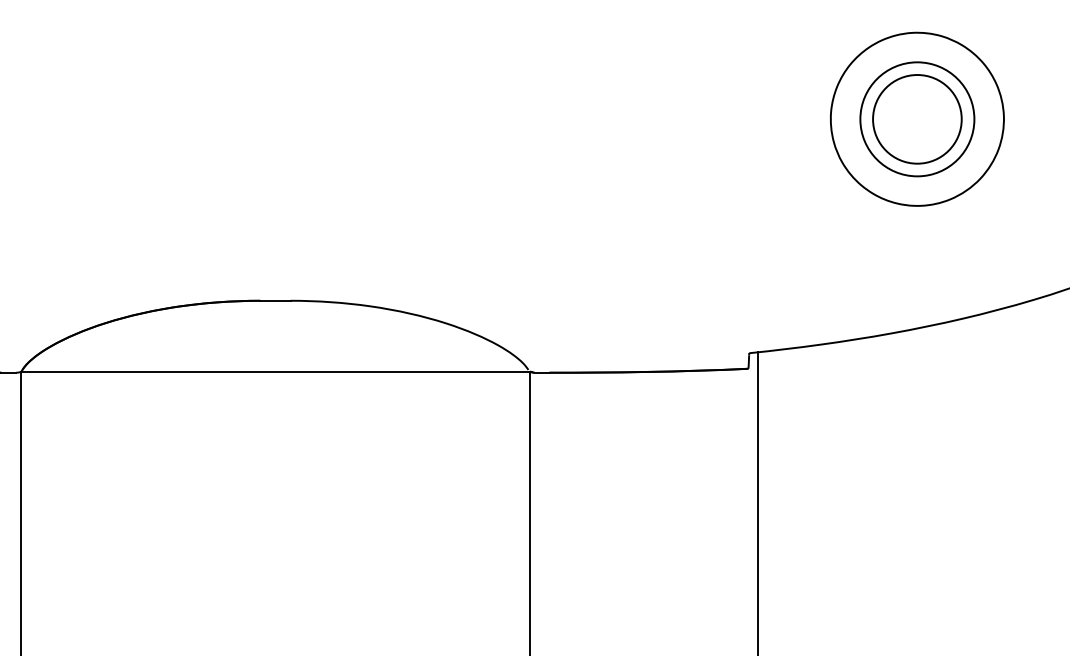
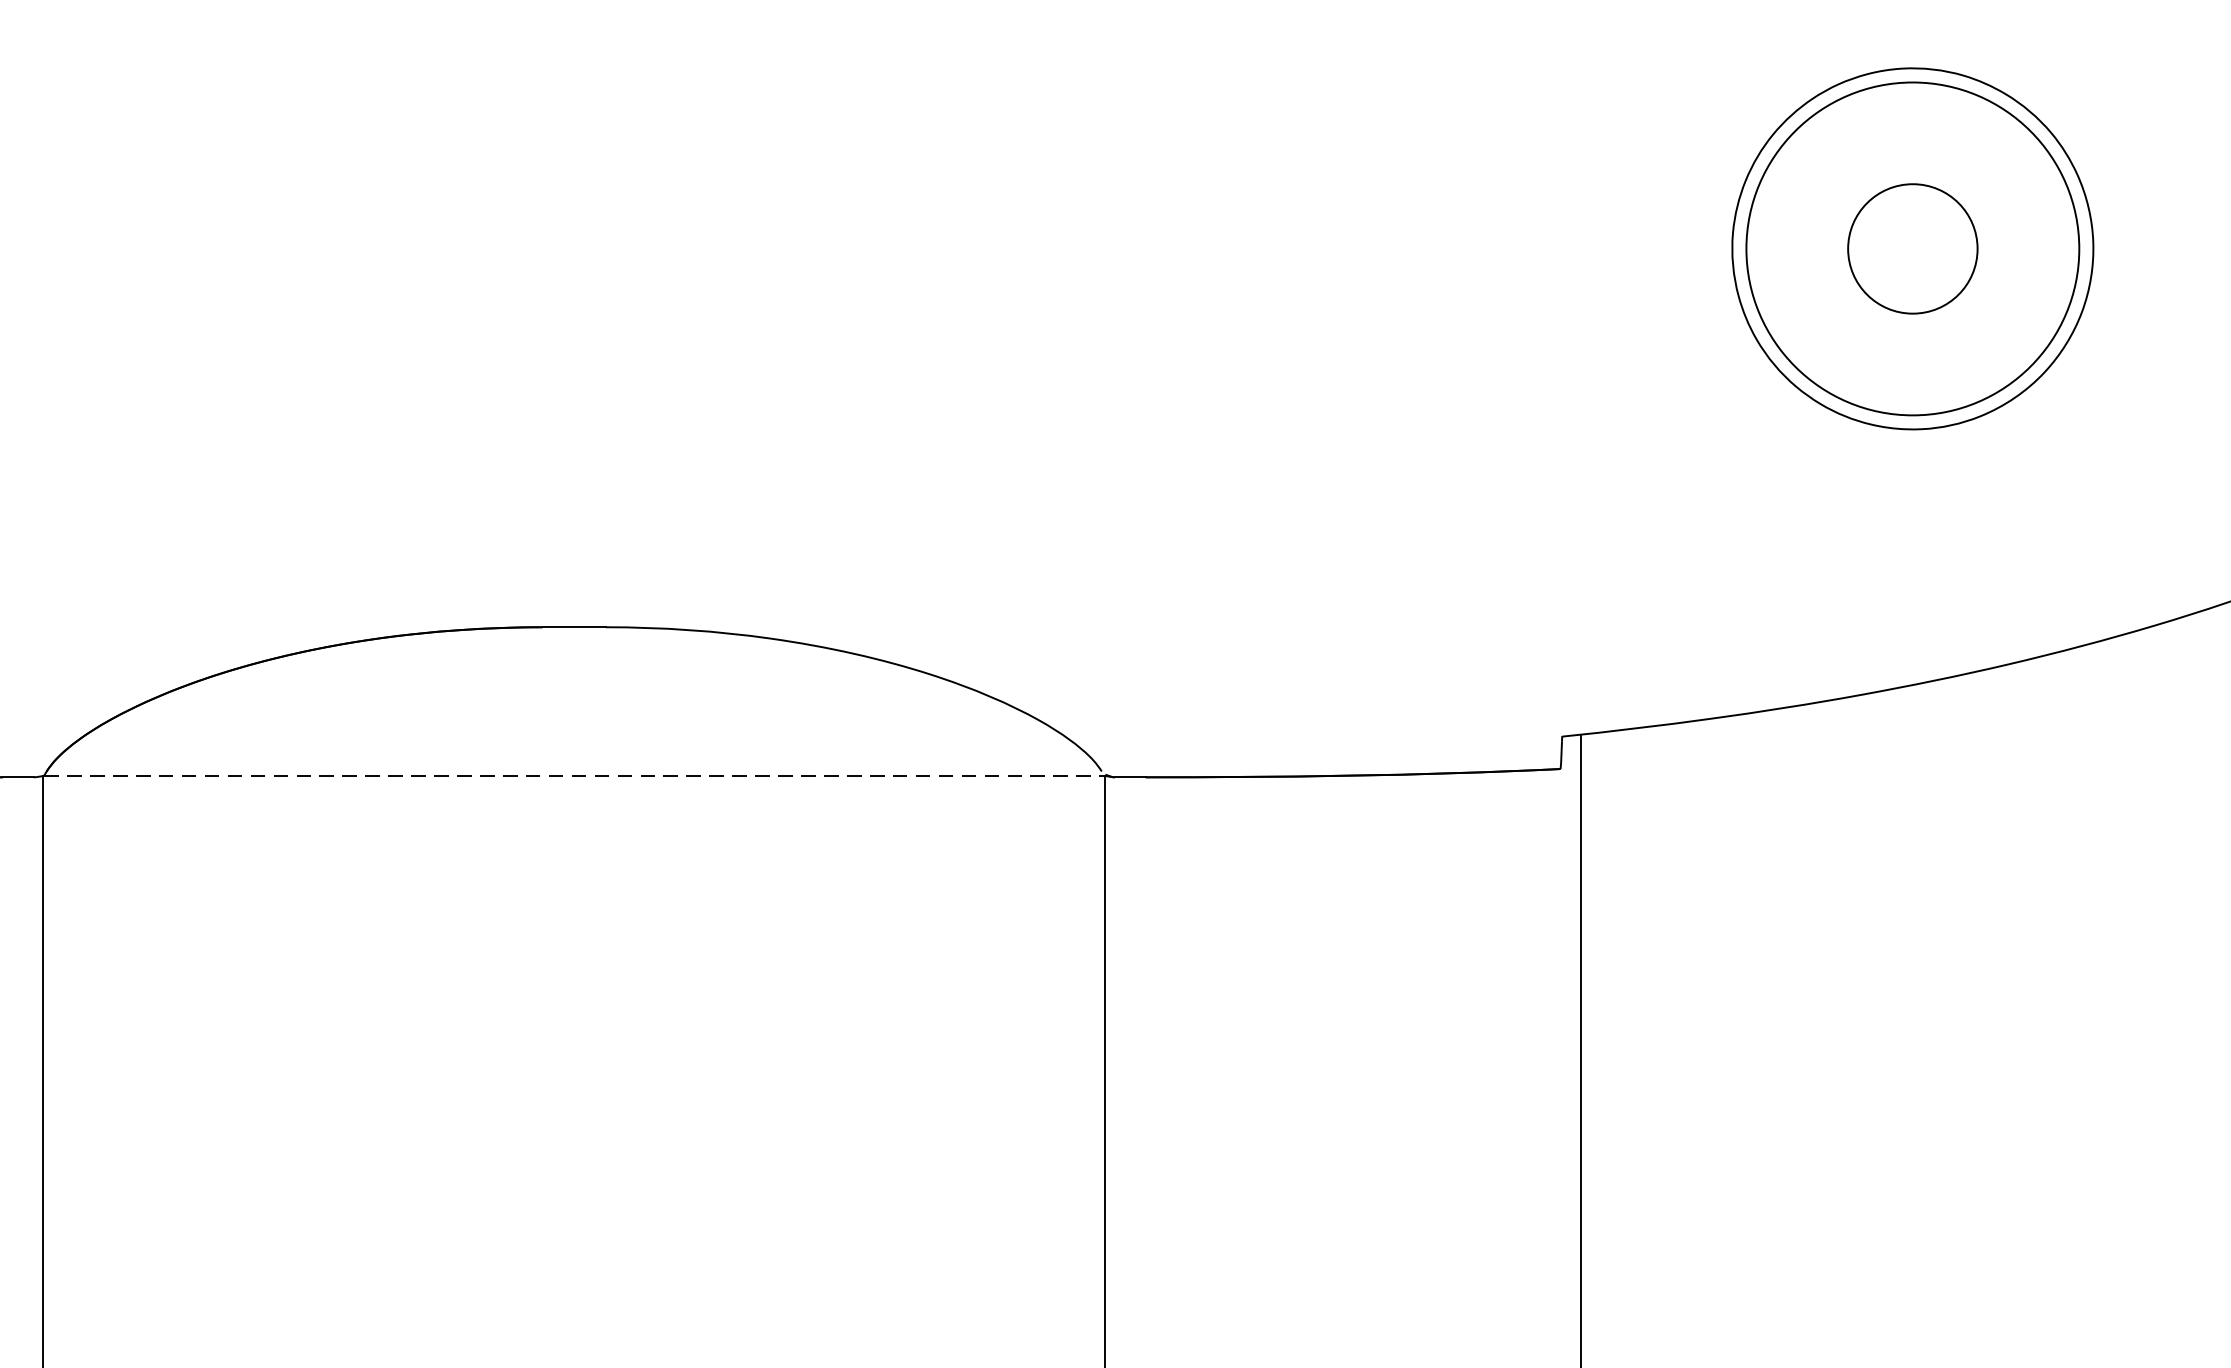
circle: (917, 119) -> (1913, 249), size x0.7
circle: (917, 119) -> (1913, 249), size x1.4
line: (276, 371) -> (576, 774), solid -> dashed

